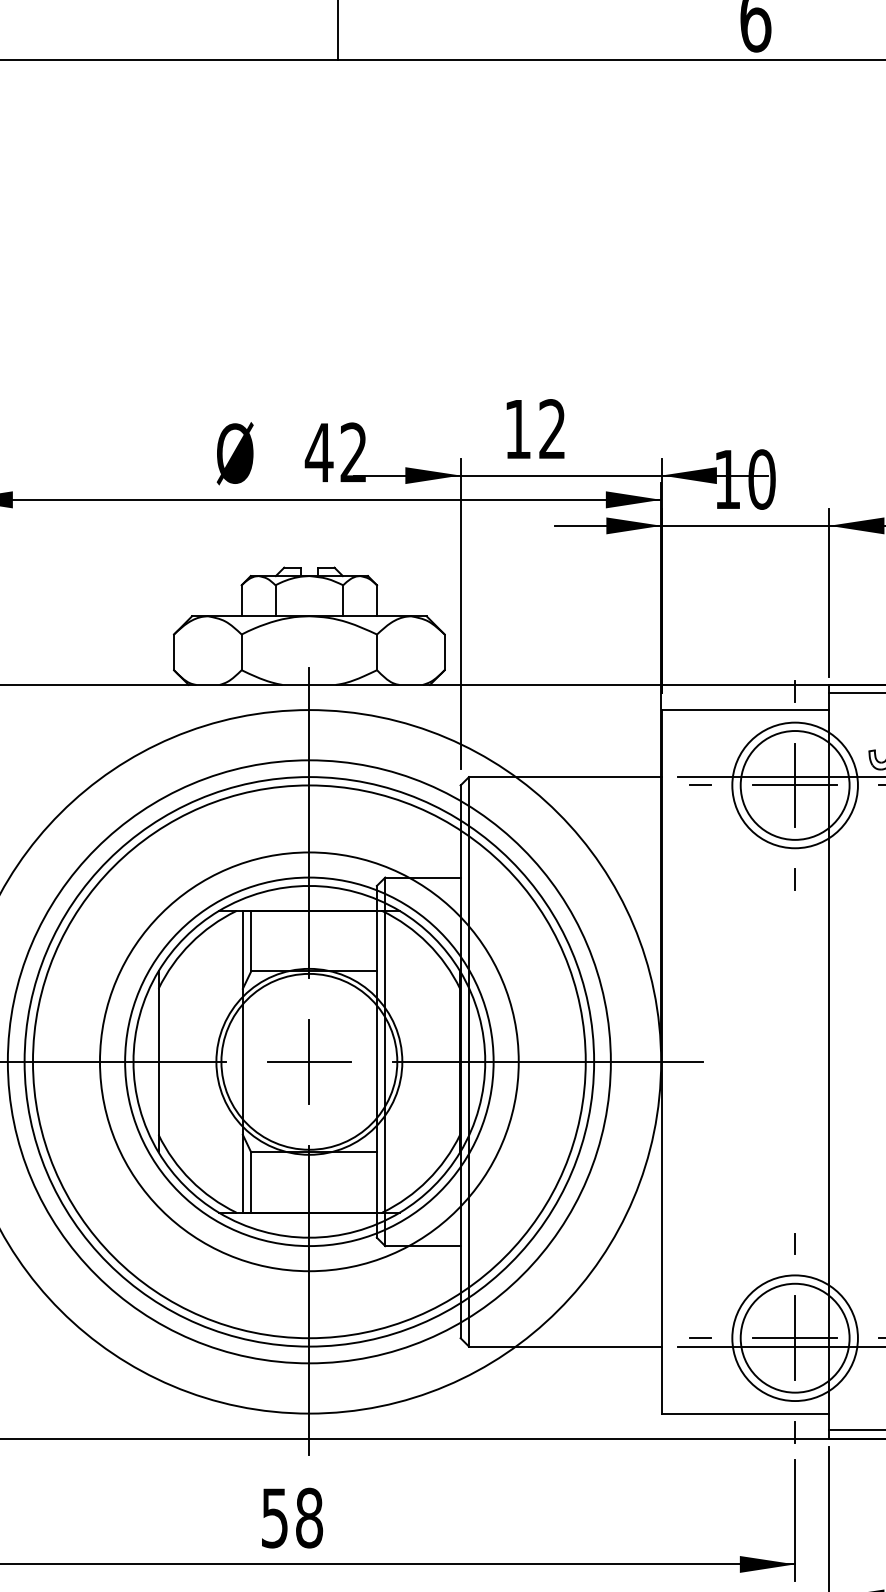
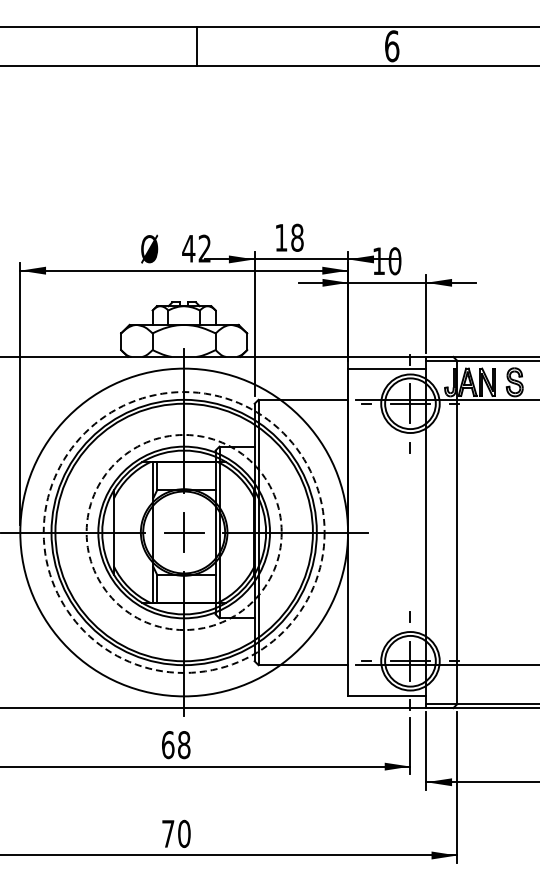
text: (552, 428) -> (297, 237), 12 -> 18
circle: (307, 1061) -> (183, 532), solid -> dashed
circle: (307, 1061) -> (183, 532), solid -> dashed
text: (275, 1519) -> (168, 745), 58 -> 68

